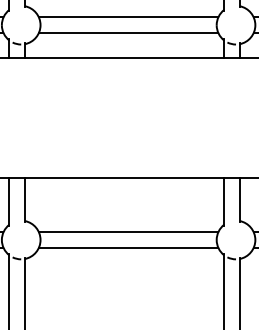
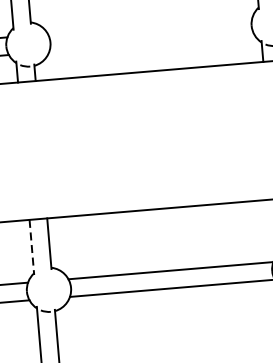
line: (128, 17) -> (150, 25), removed
line: (128, 32) -> (151, 42), removed
line: (9, 202) -> (32, 248), solid -> dashed

